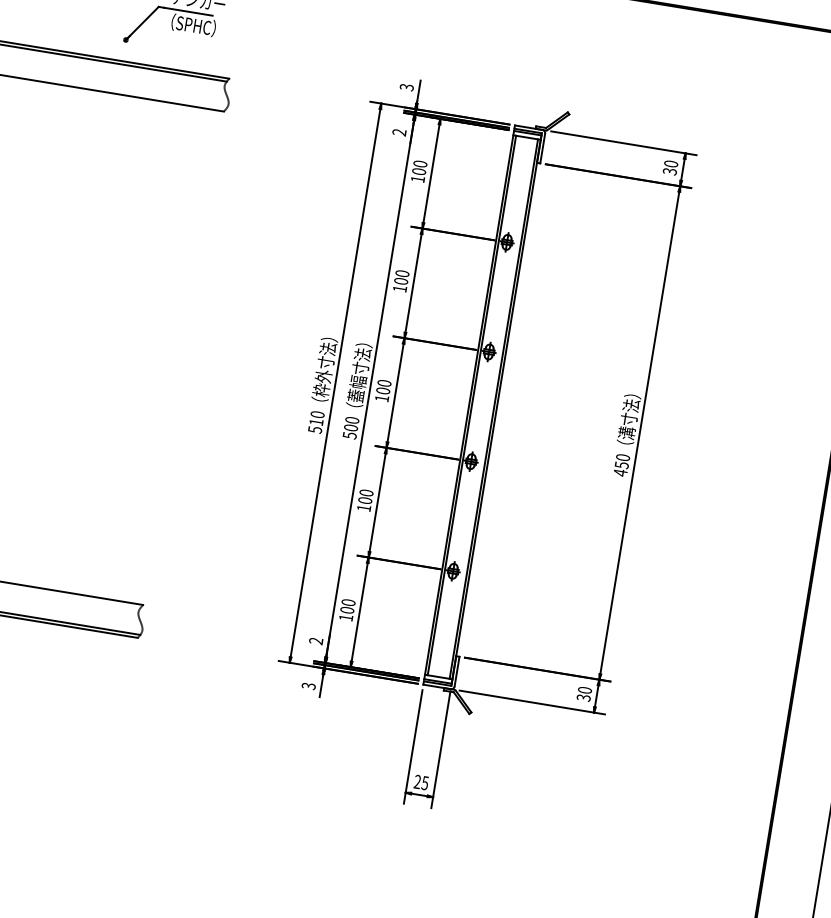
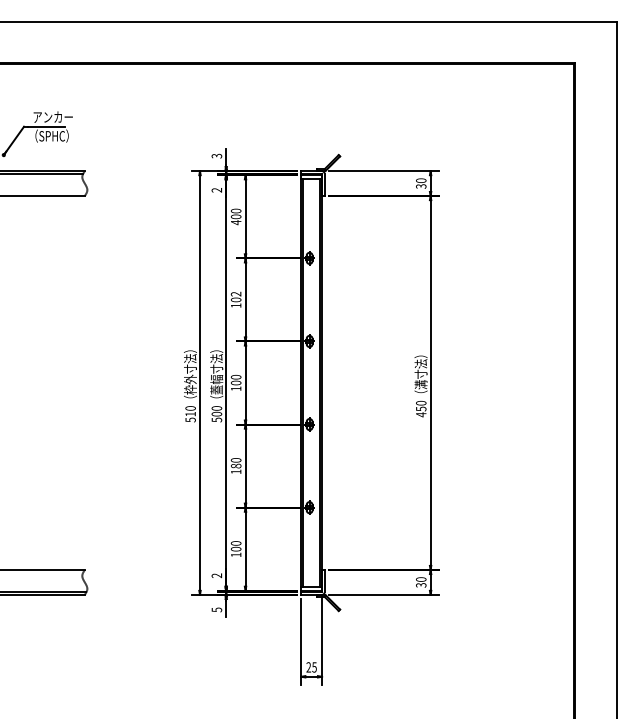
text: (418, 179) -> (236, 222), 100 -> 400
text: (403, 272) -> (236, 293), 100 -> 102
text: (365, 499) -> (236, 465), 100 -> 180
text: (308, 685) -> (216, 609), 3 -> 5

